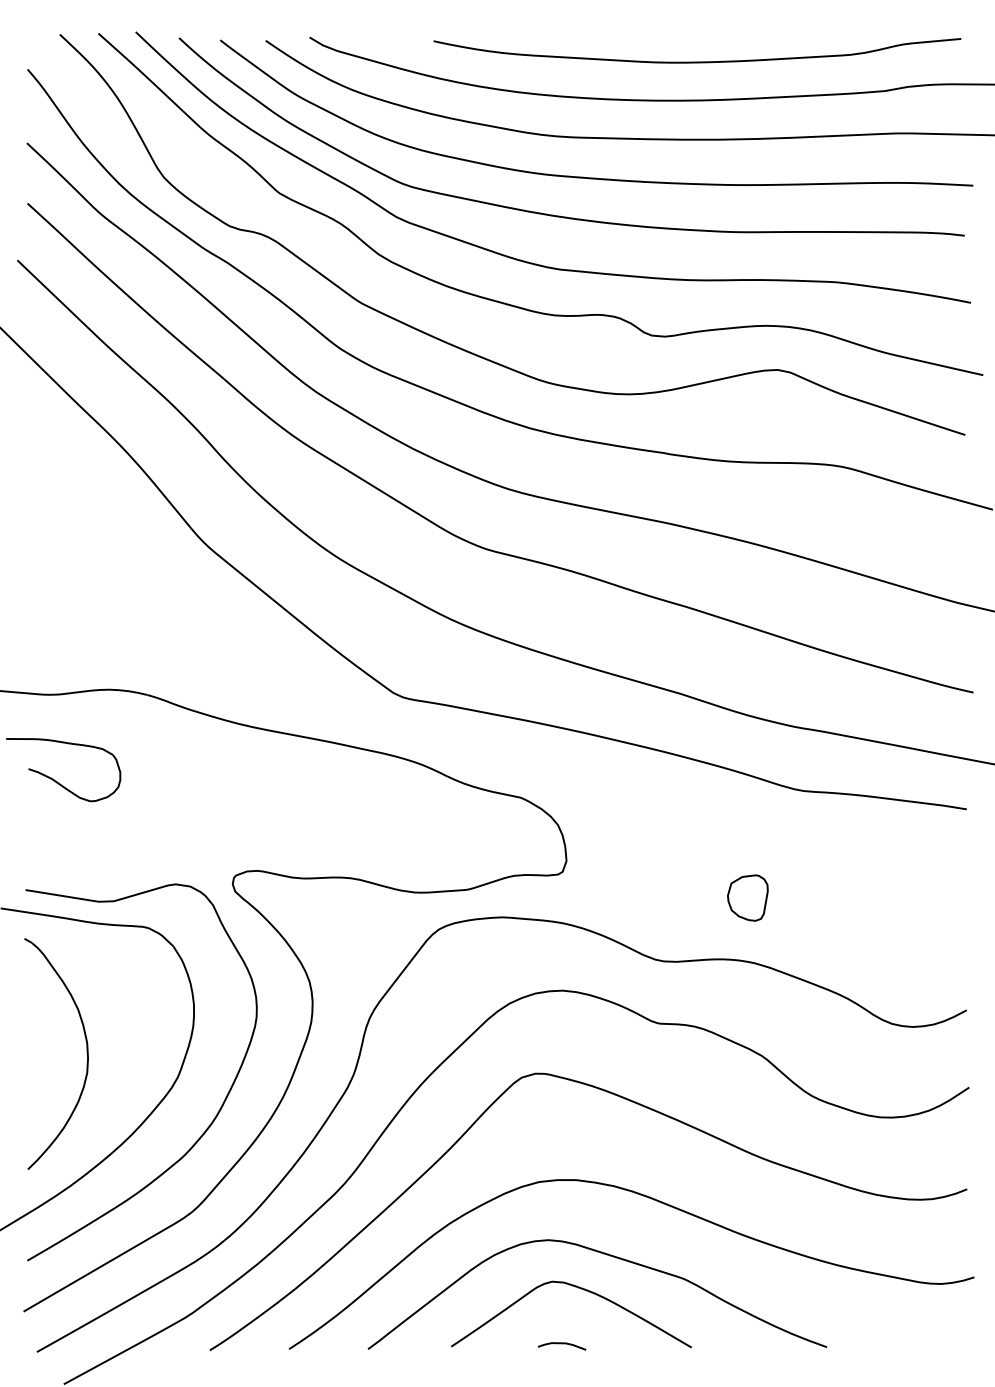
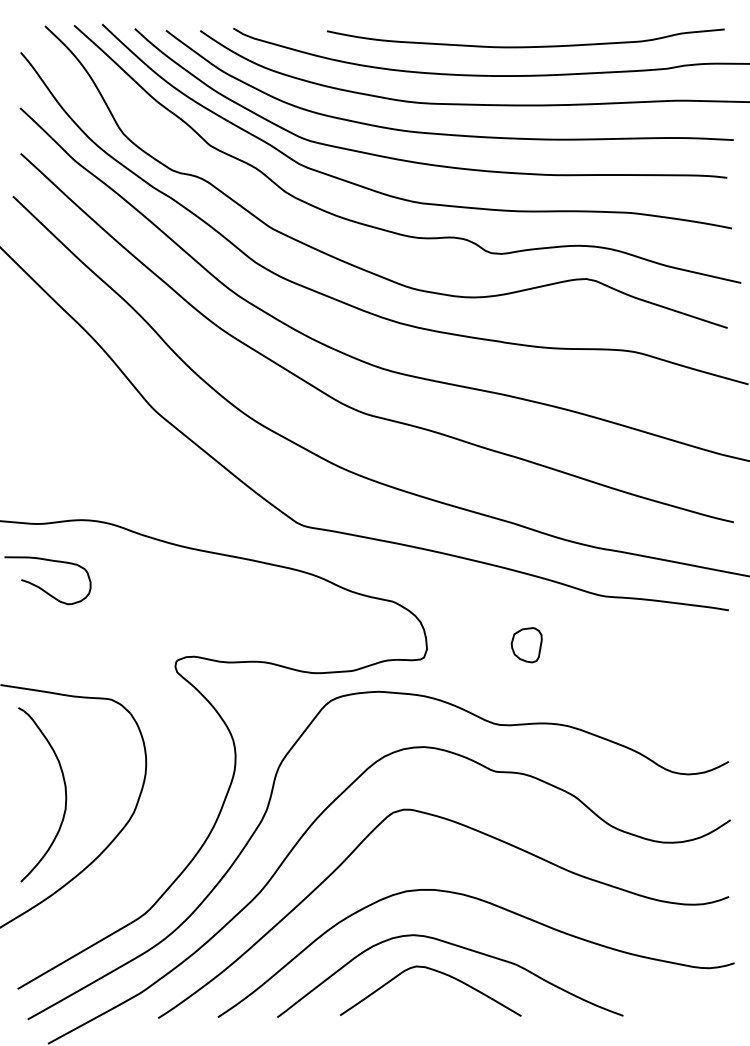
part: (747, 898) -> (526, 645), moved
part: (213, 1118) -> (160, 843), removed
curve: (561, 1344) -> (423, 1013), removed

